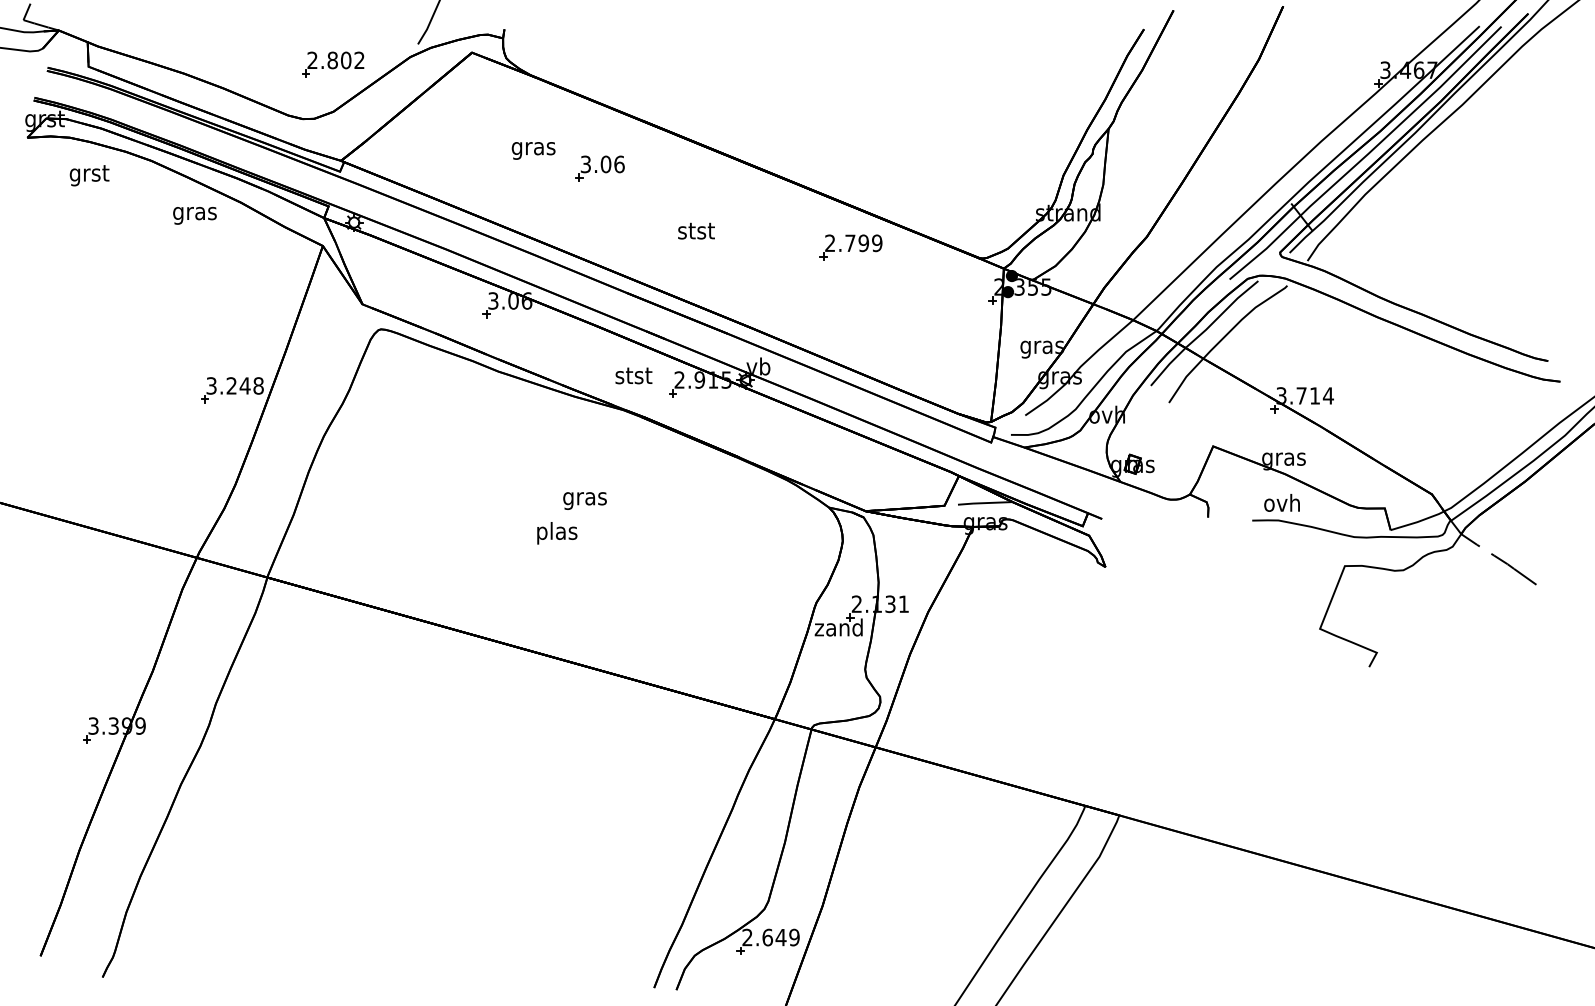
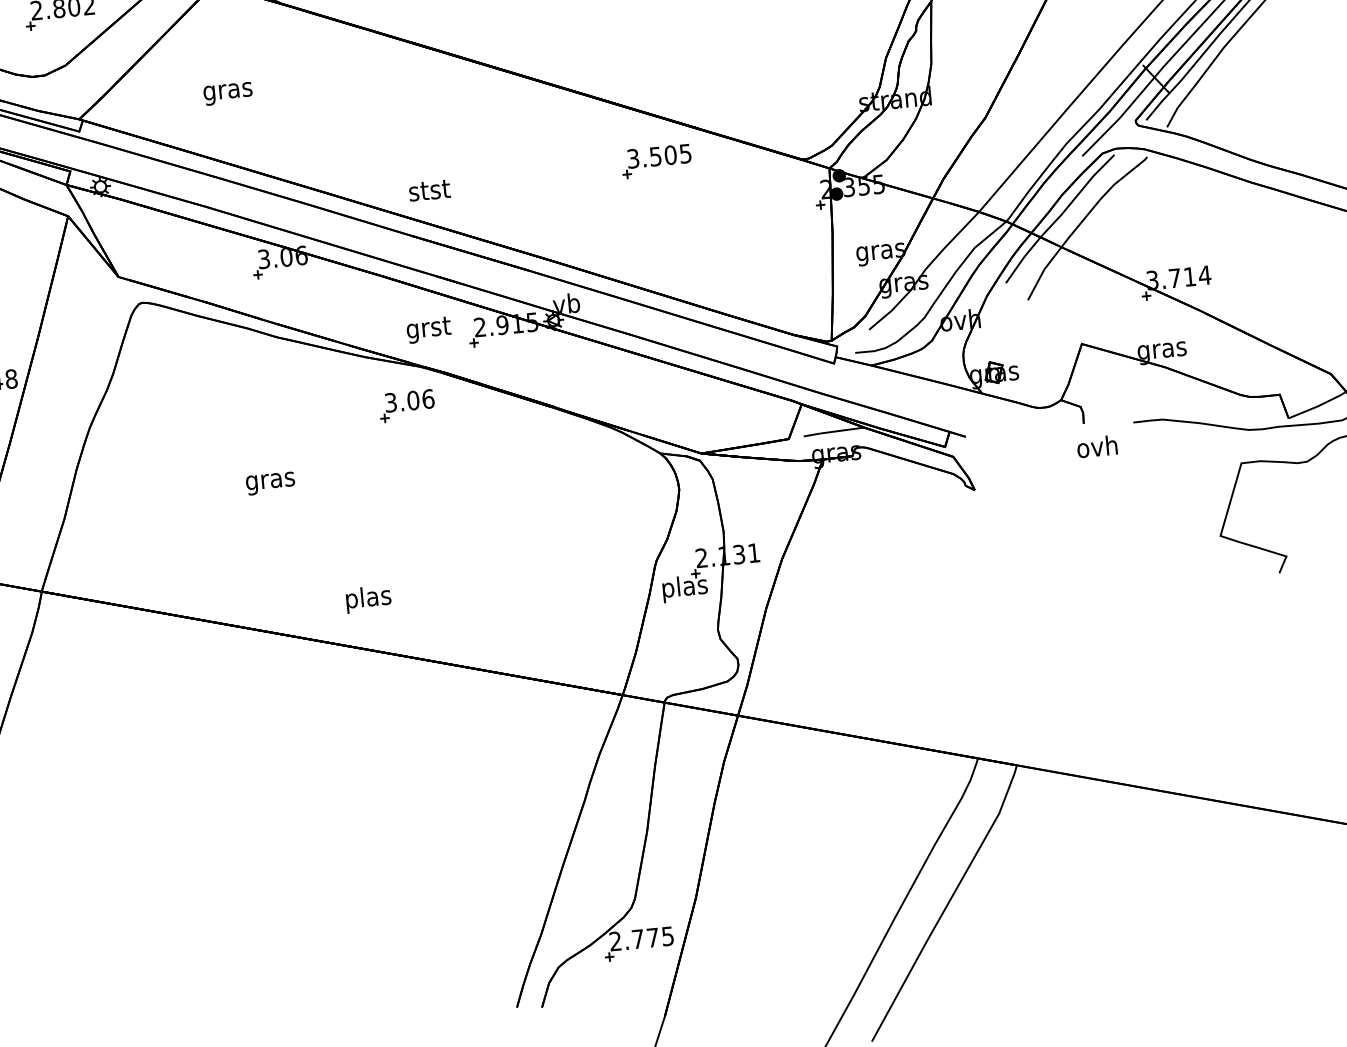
text: (533, 150) -> (227, 93), moved
part: (599, 168) -> (406, 405), moved
text: (696, 230) -> (429, 189), moved
text: (853, 243) -> (659, 156), 2.799 -> 3.505
text: (633, 377) -> (428, 329), stst -> grst
text: (584, 500) -> (269, 483), moved
text: (1281, 502) -> (1096, 446), moved
text: (557, 533) -> (368, 599), moved
text: (838, 629) -> (683, 588), zand -> plas
text: (780, 937) -> (652, 937), 2.649 -> 2.775

